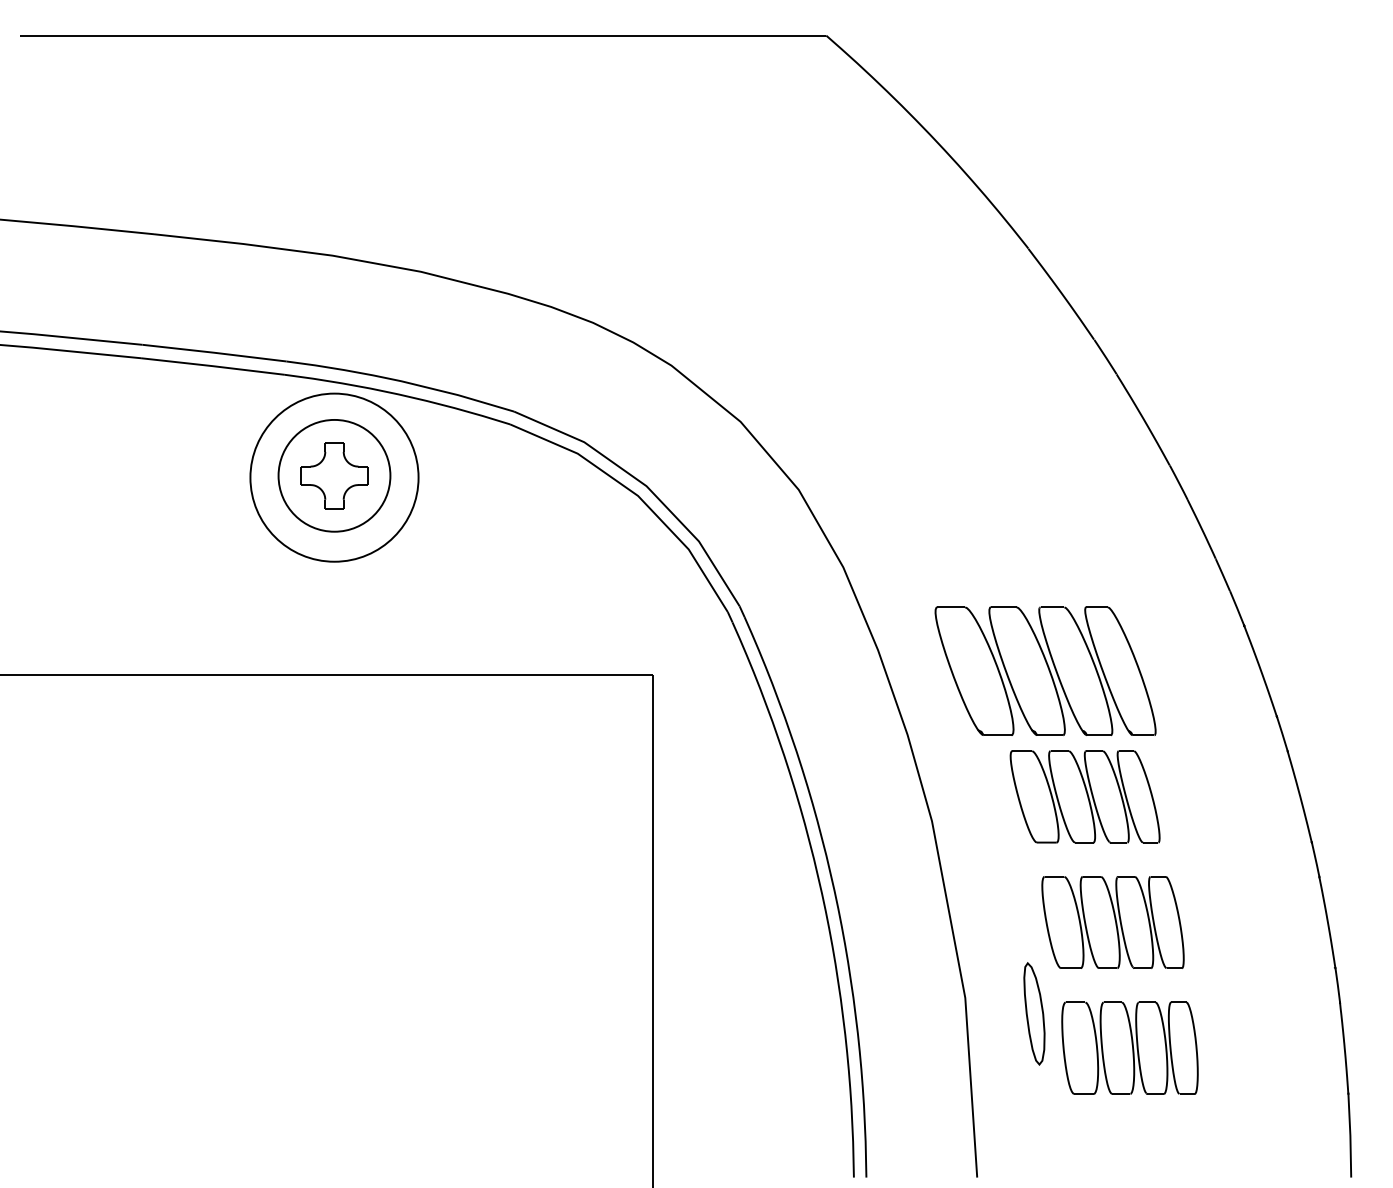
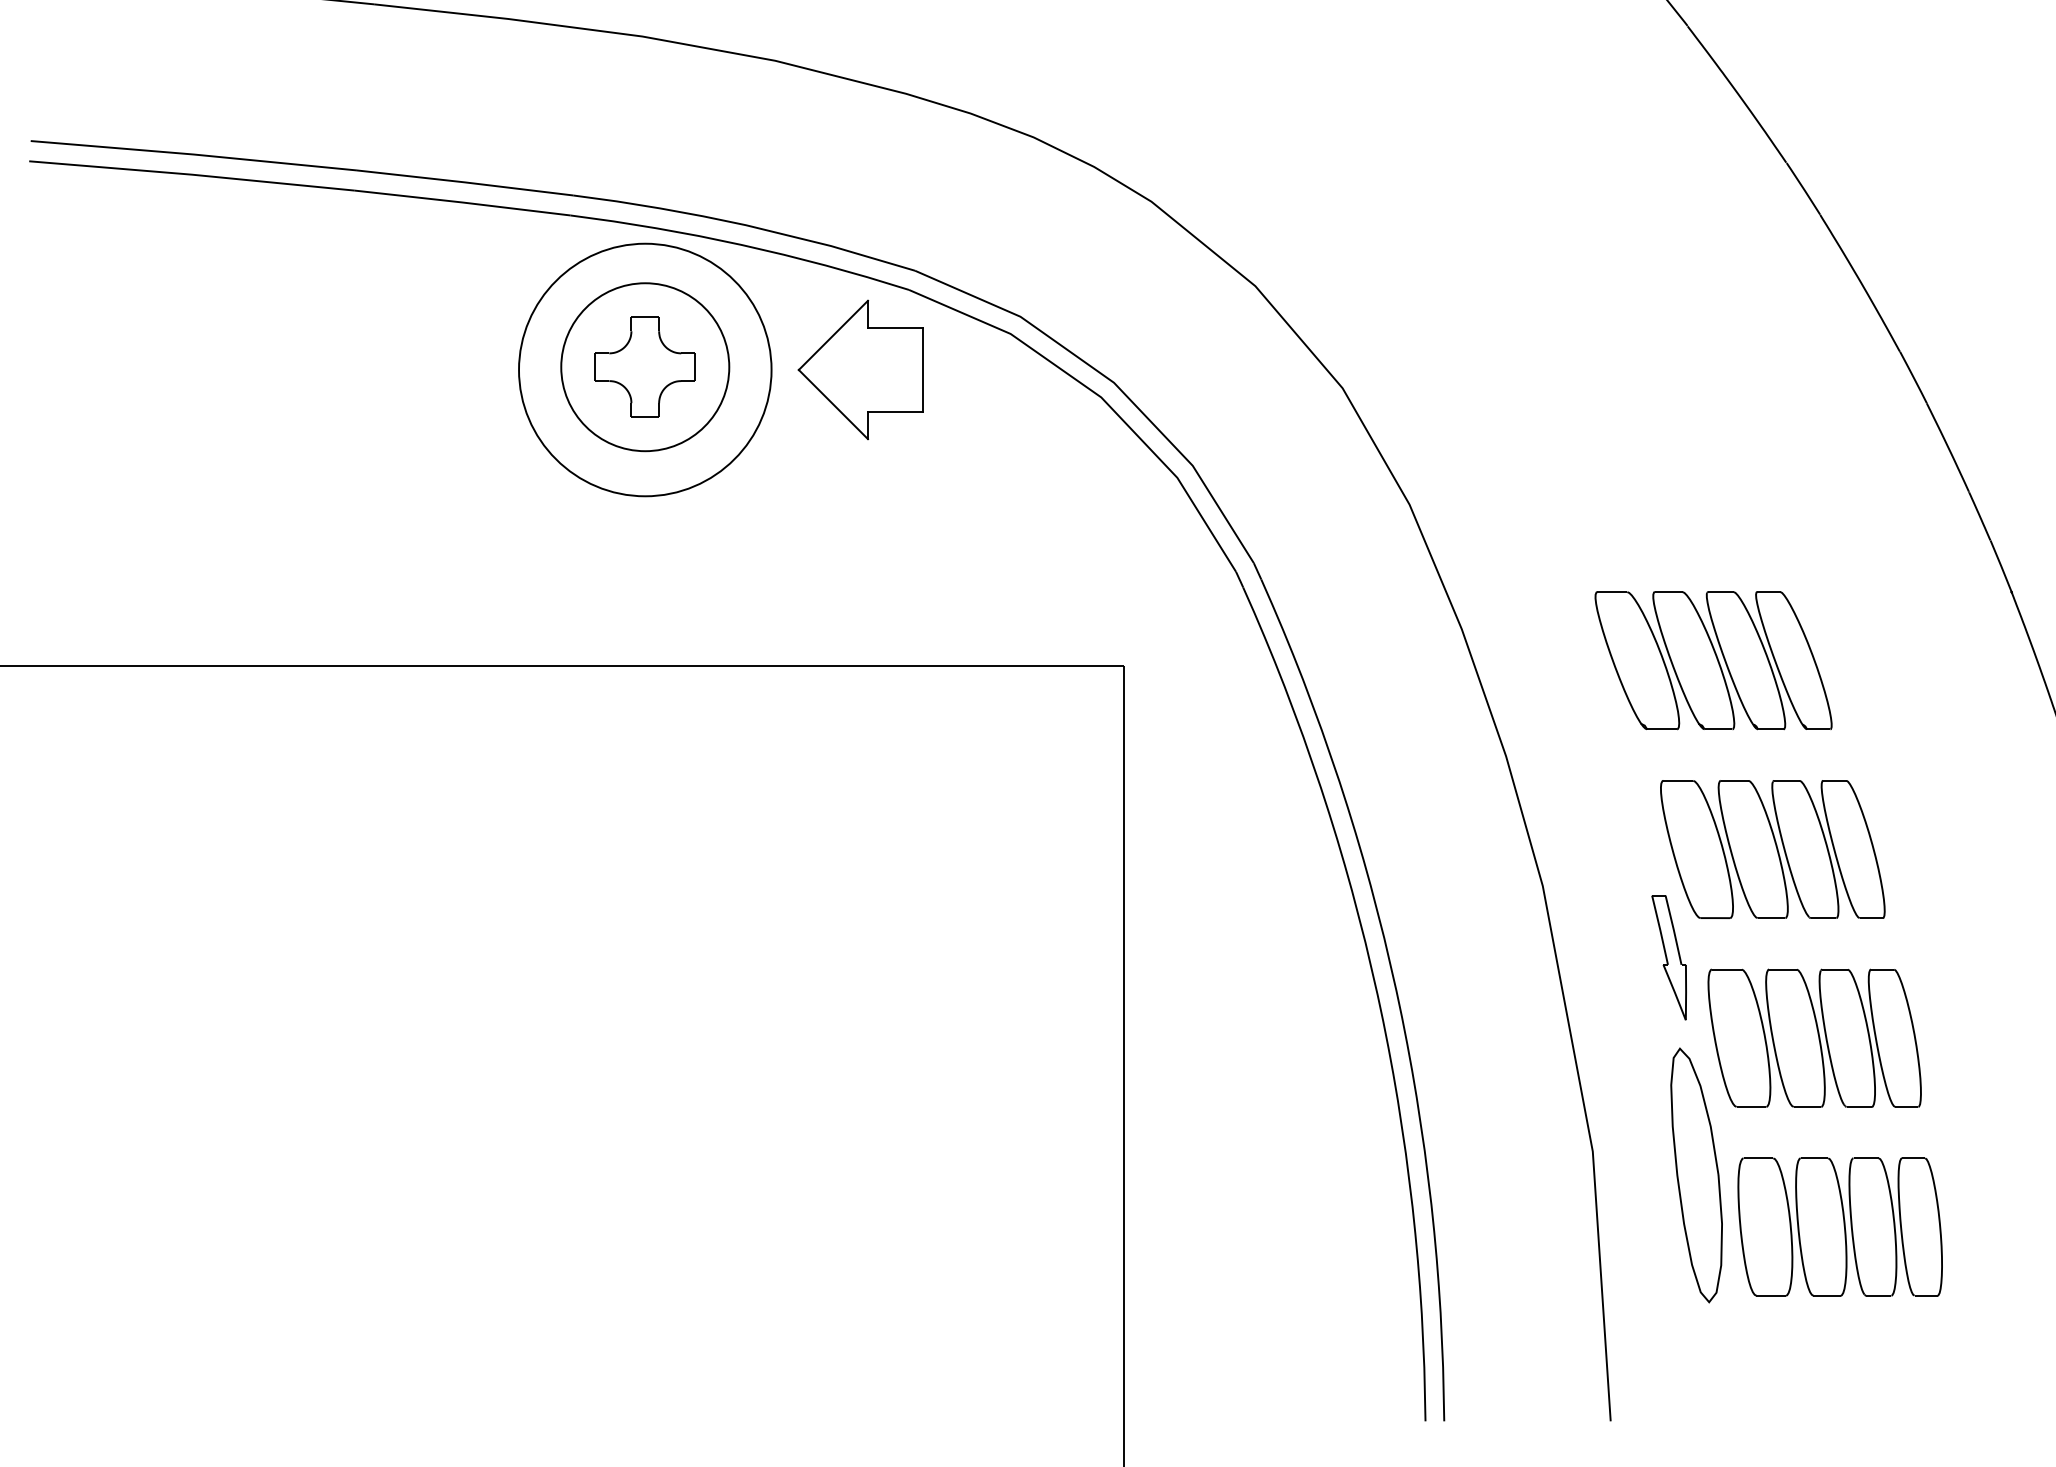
part: (477, 477) -> (860, 369), added
part: (1045, 670) -> (1713, 659), size x0.71
part: (1016, 868) -> (1669, 957), added
part: (1034, 1013) -> (1696, 1174), size x1.67

